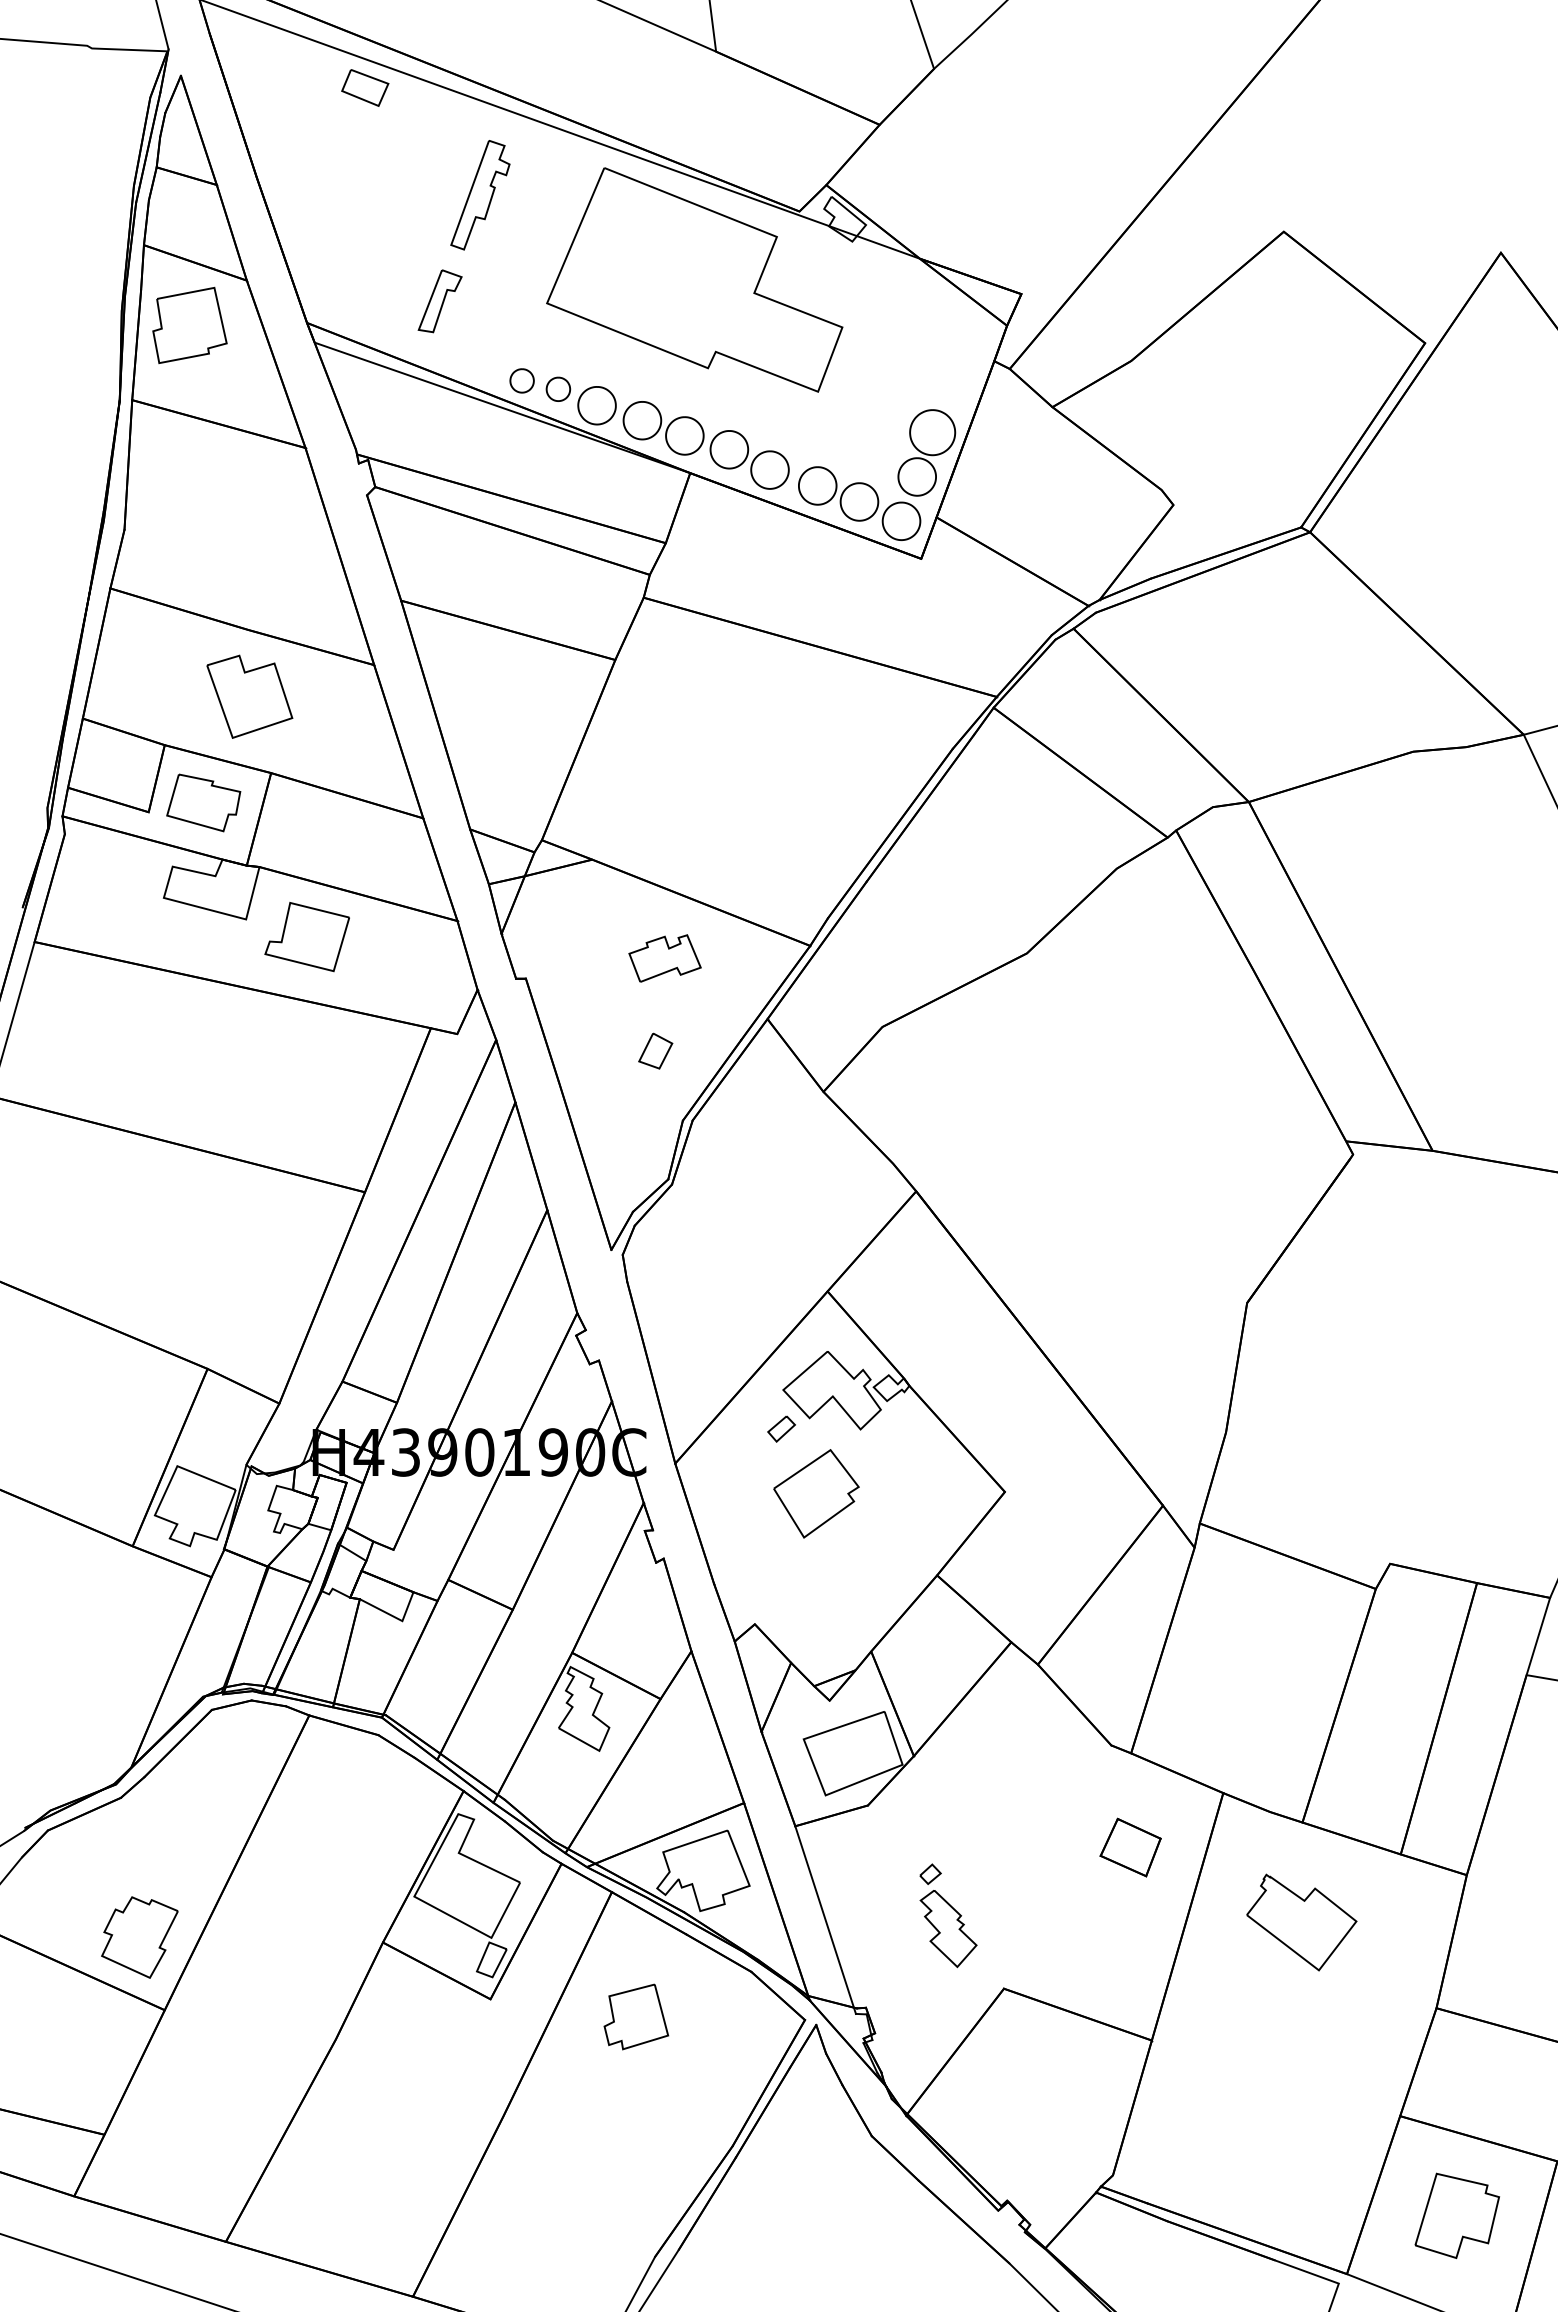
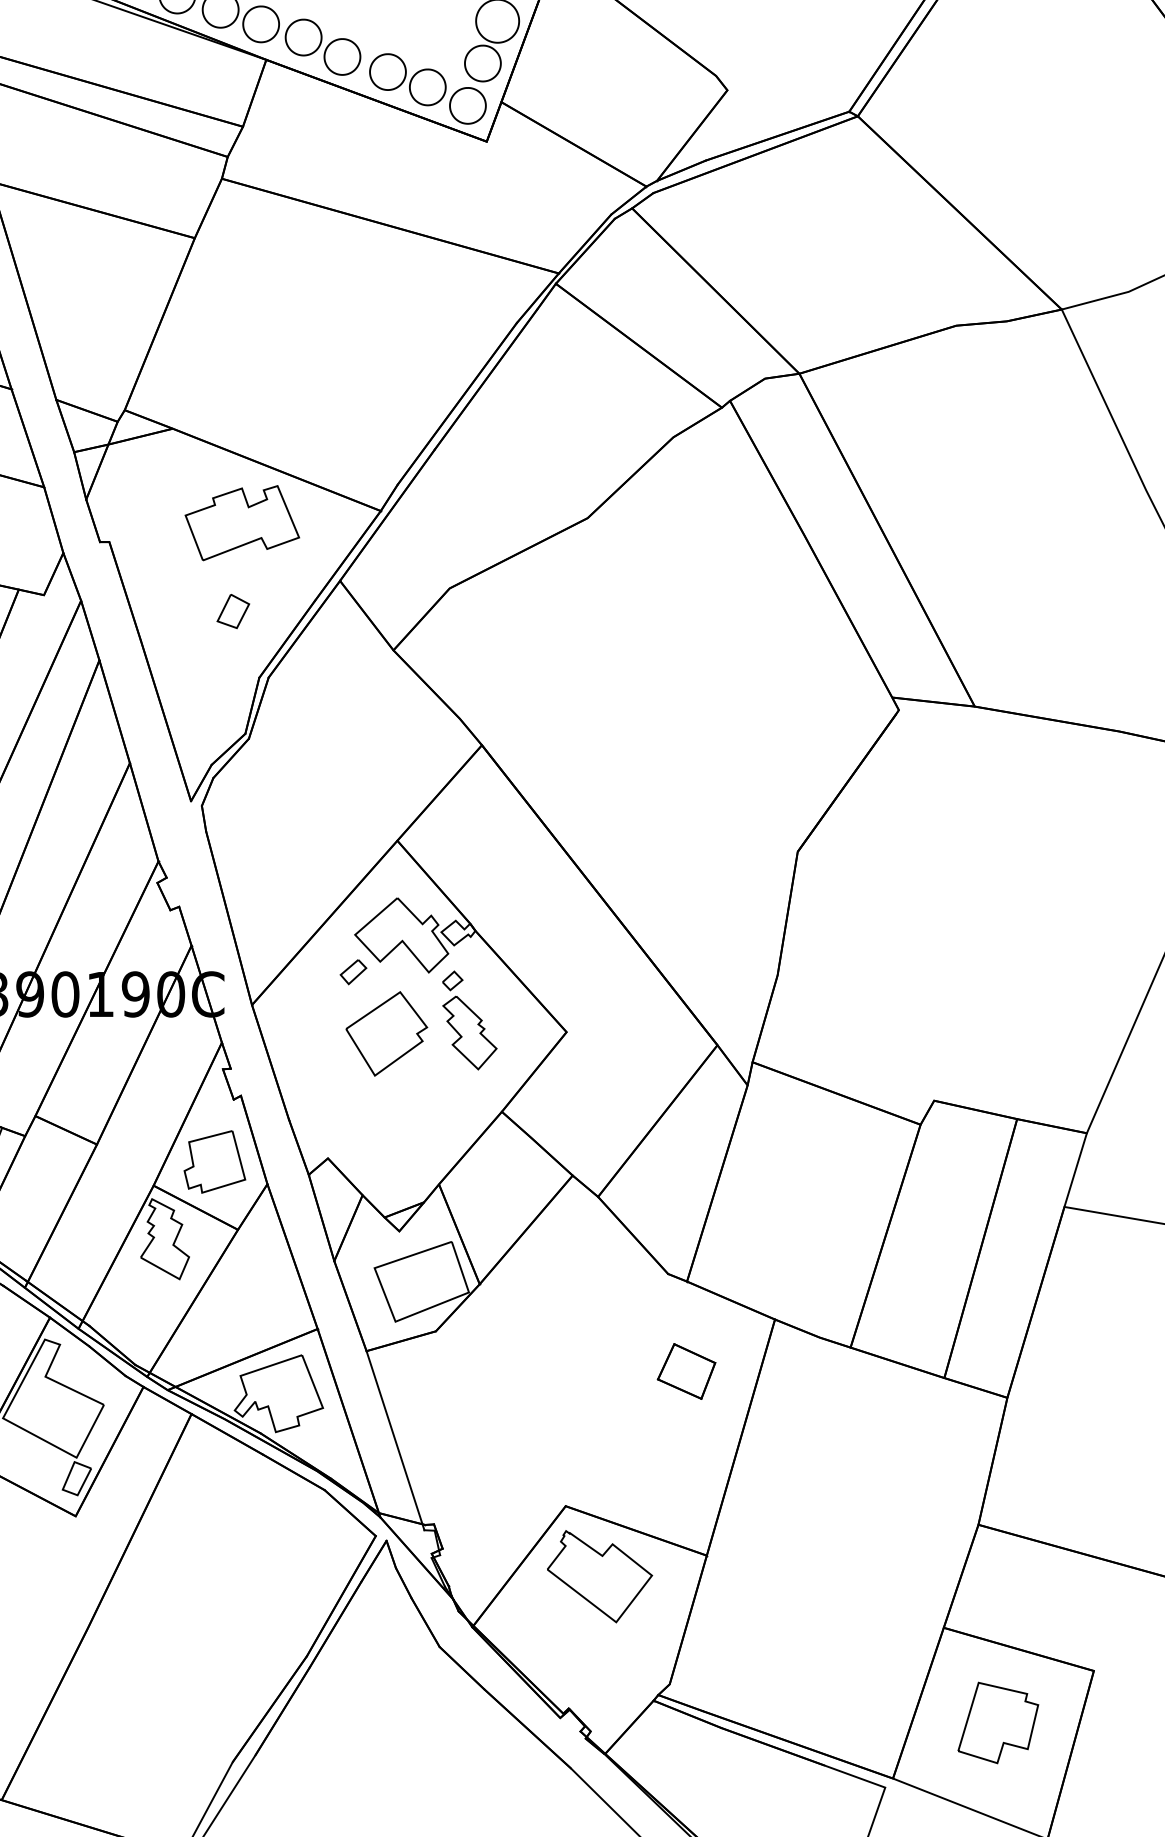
part: (664, 958) -> (241, 523), size x1.67
part: (948, 1915) -> (469, 1020), moved
part: (1301, 1922) -> (599, 1576), moved
part: (636, 2016) -> (215, 1161), moved

